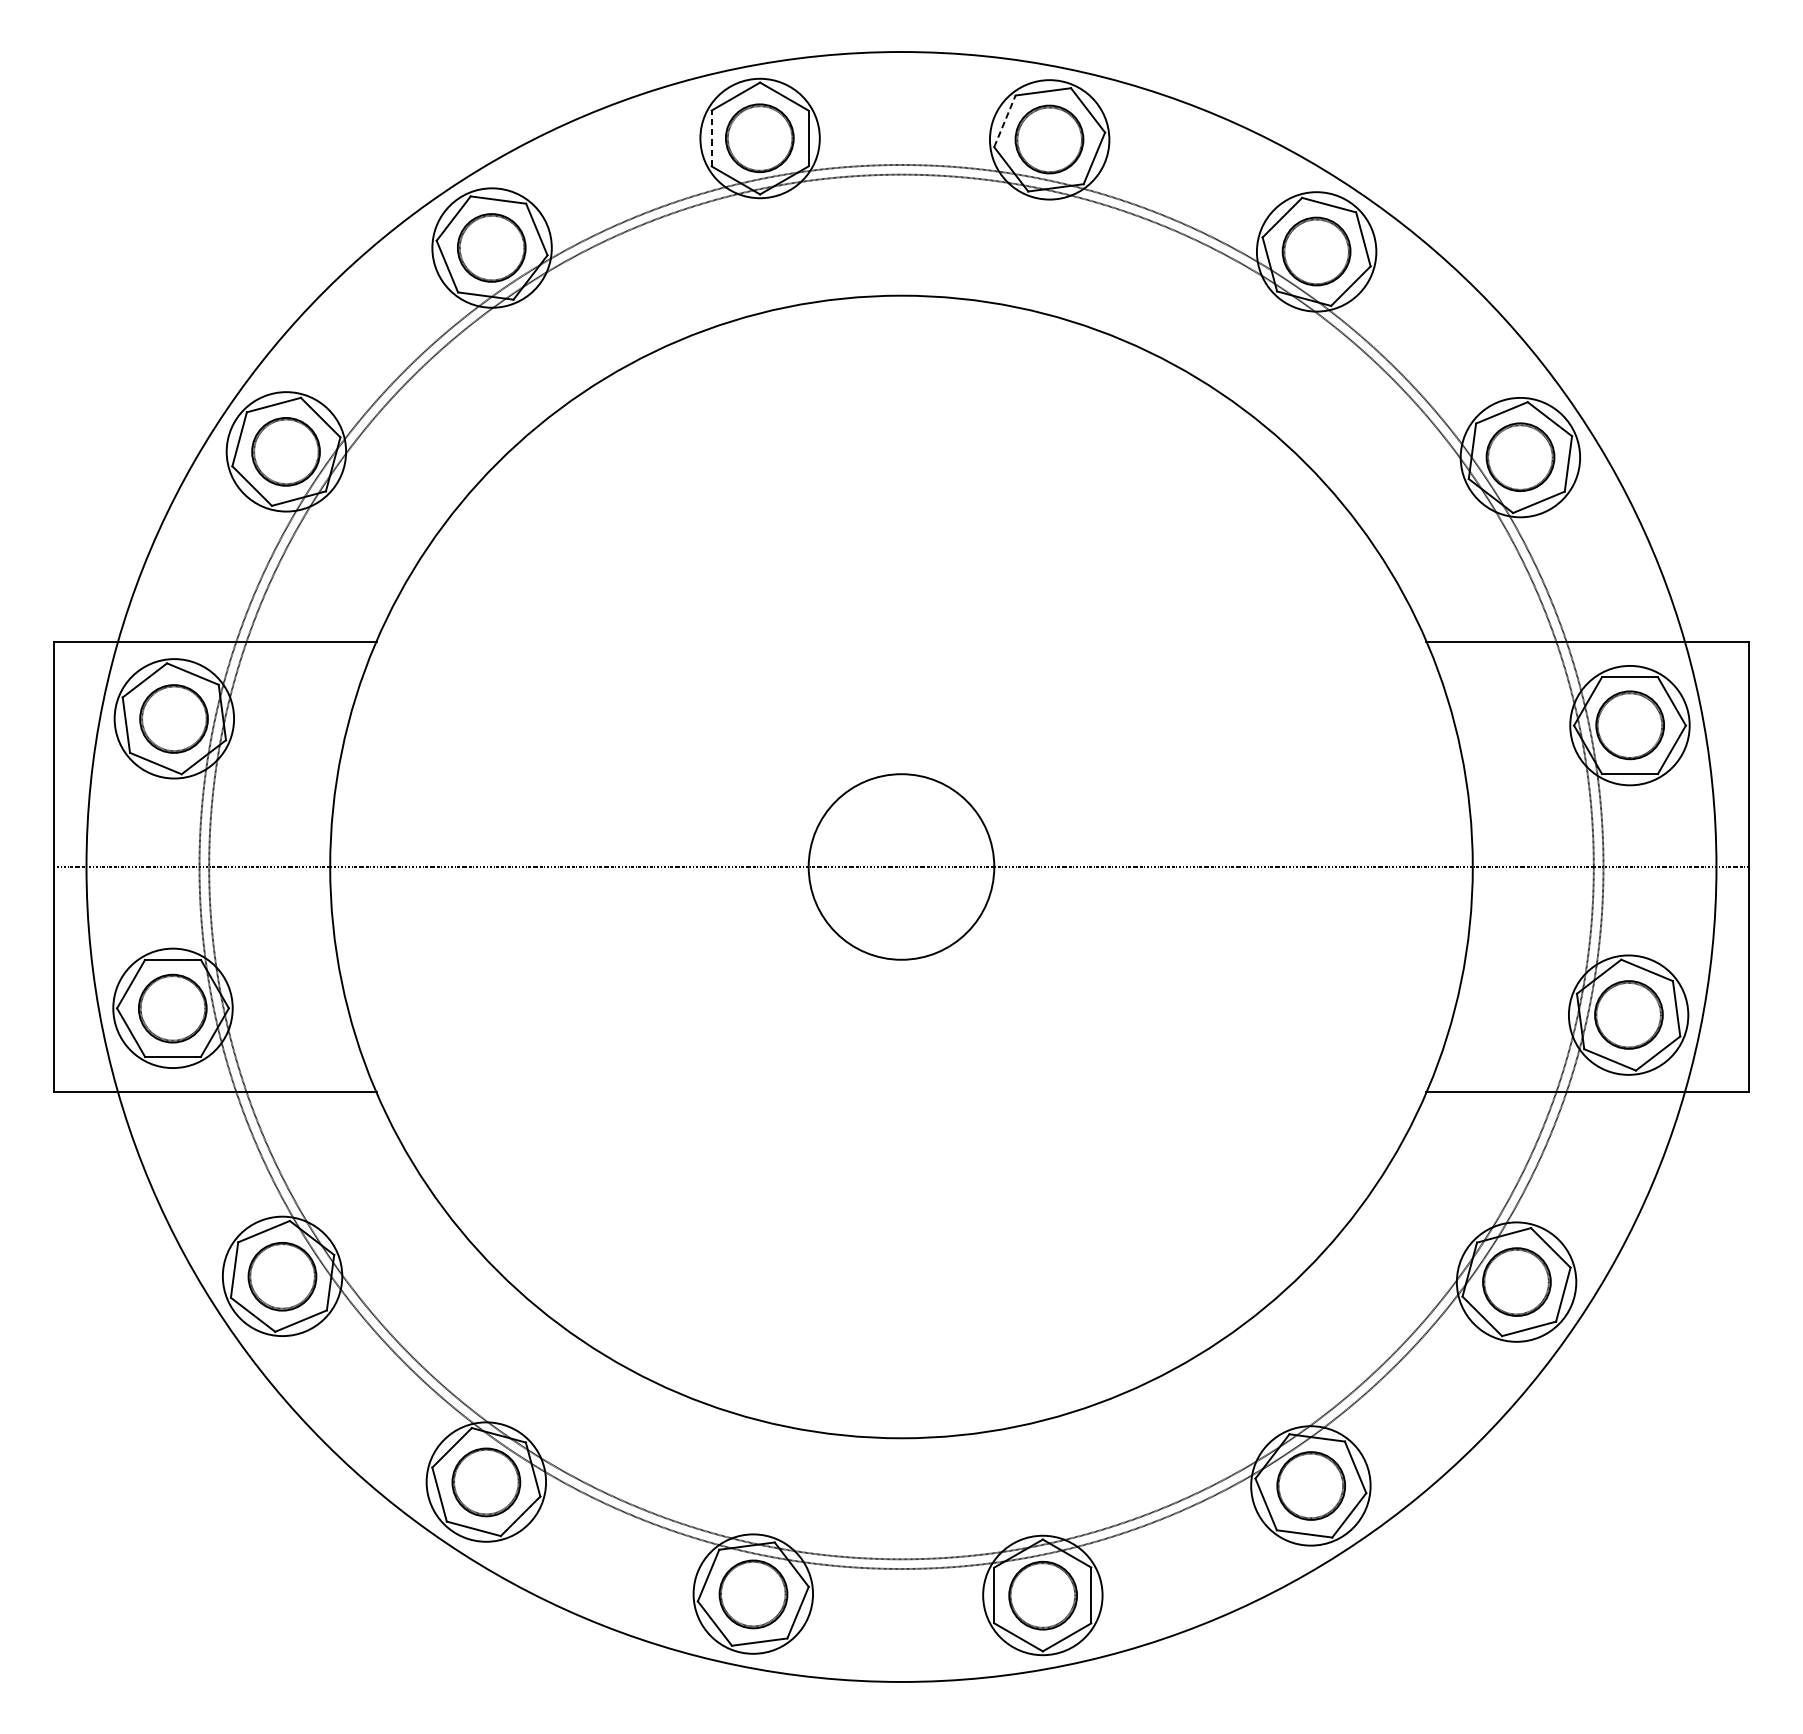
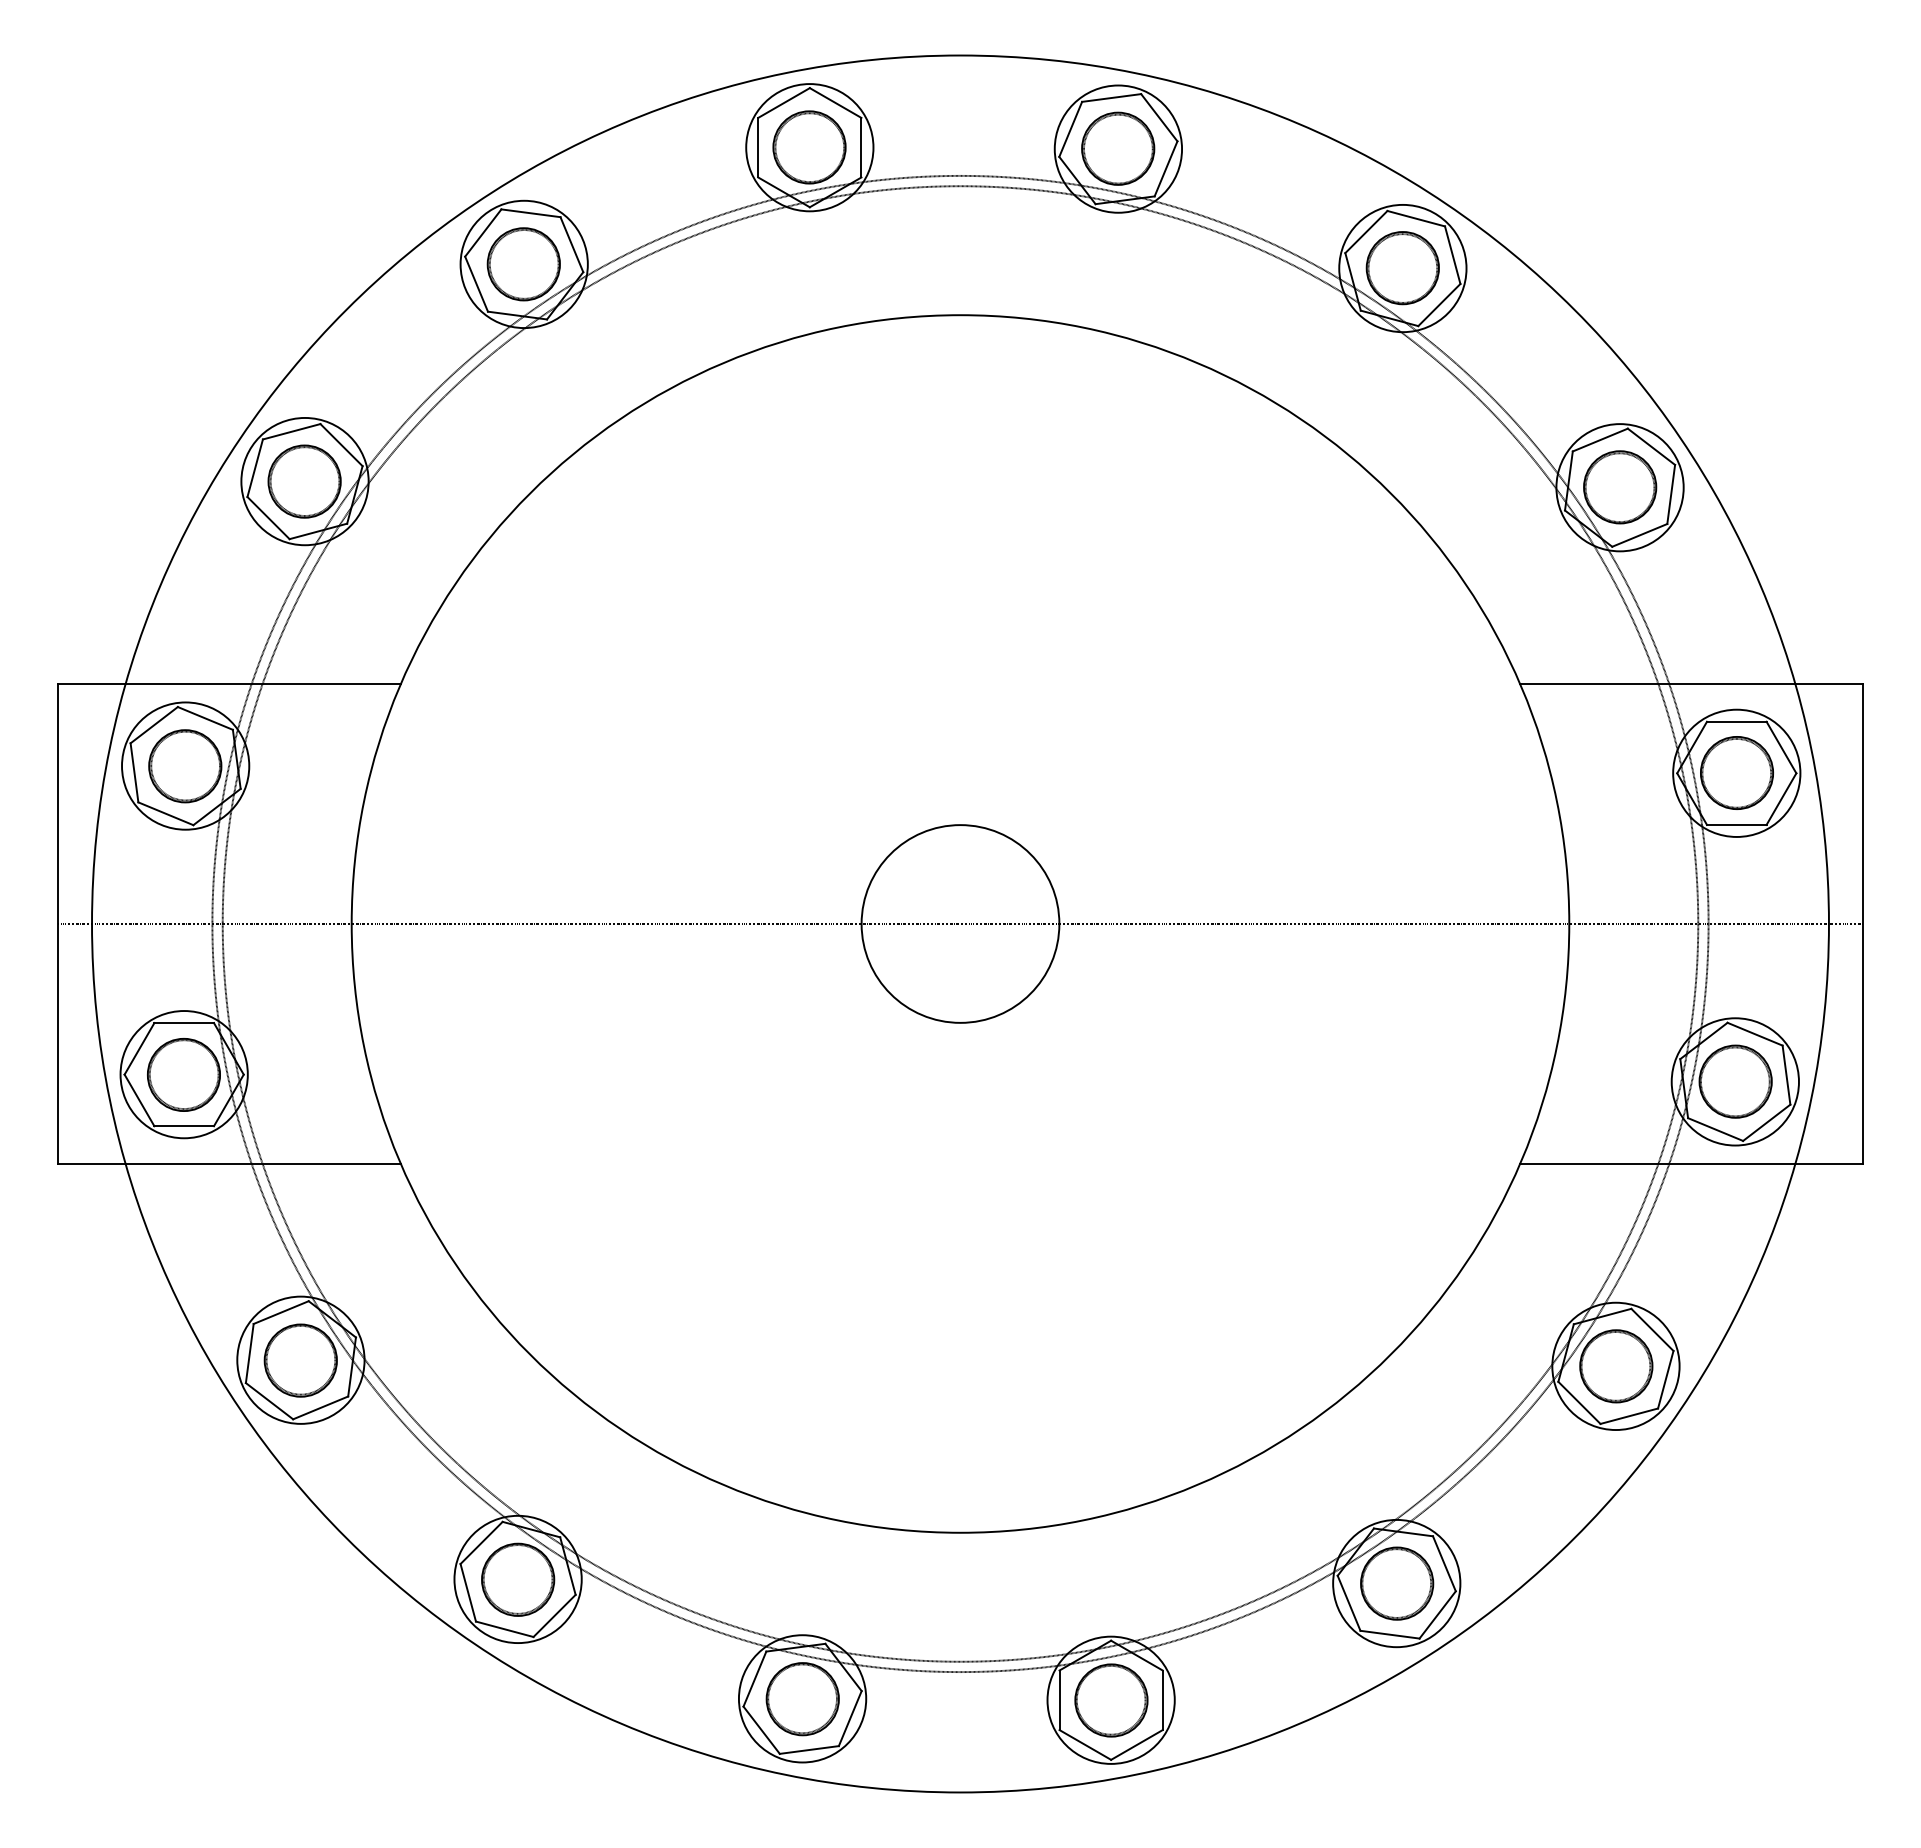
line: (1004, 121) -> (1070, 129), dashed -> solid
line: (711, 138) -> (758, 147), dashed -> solid

